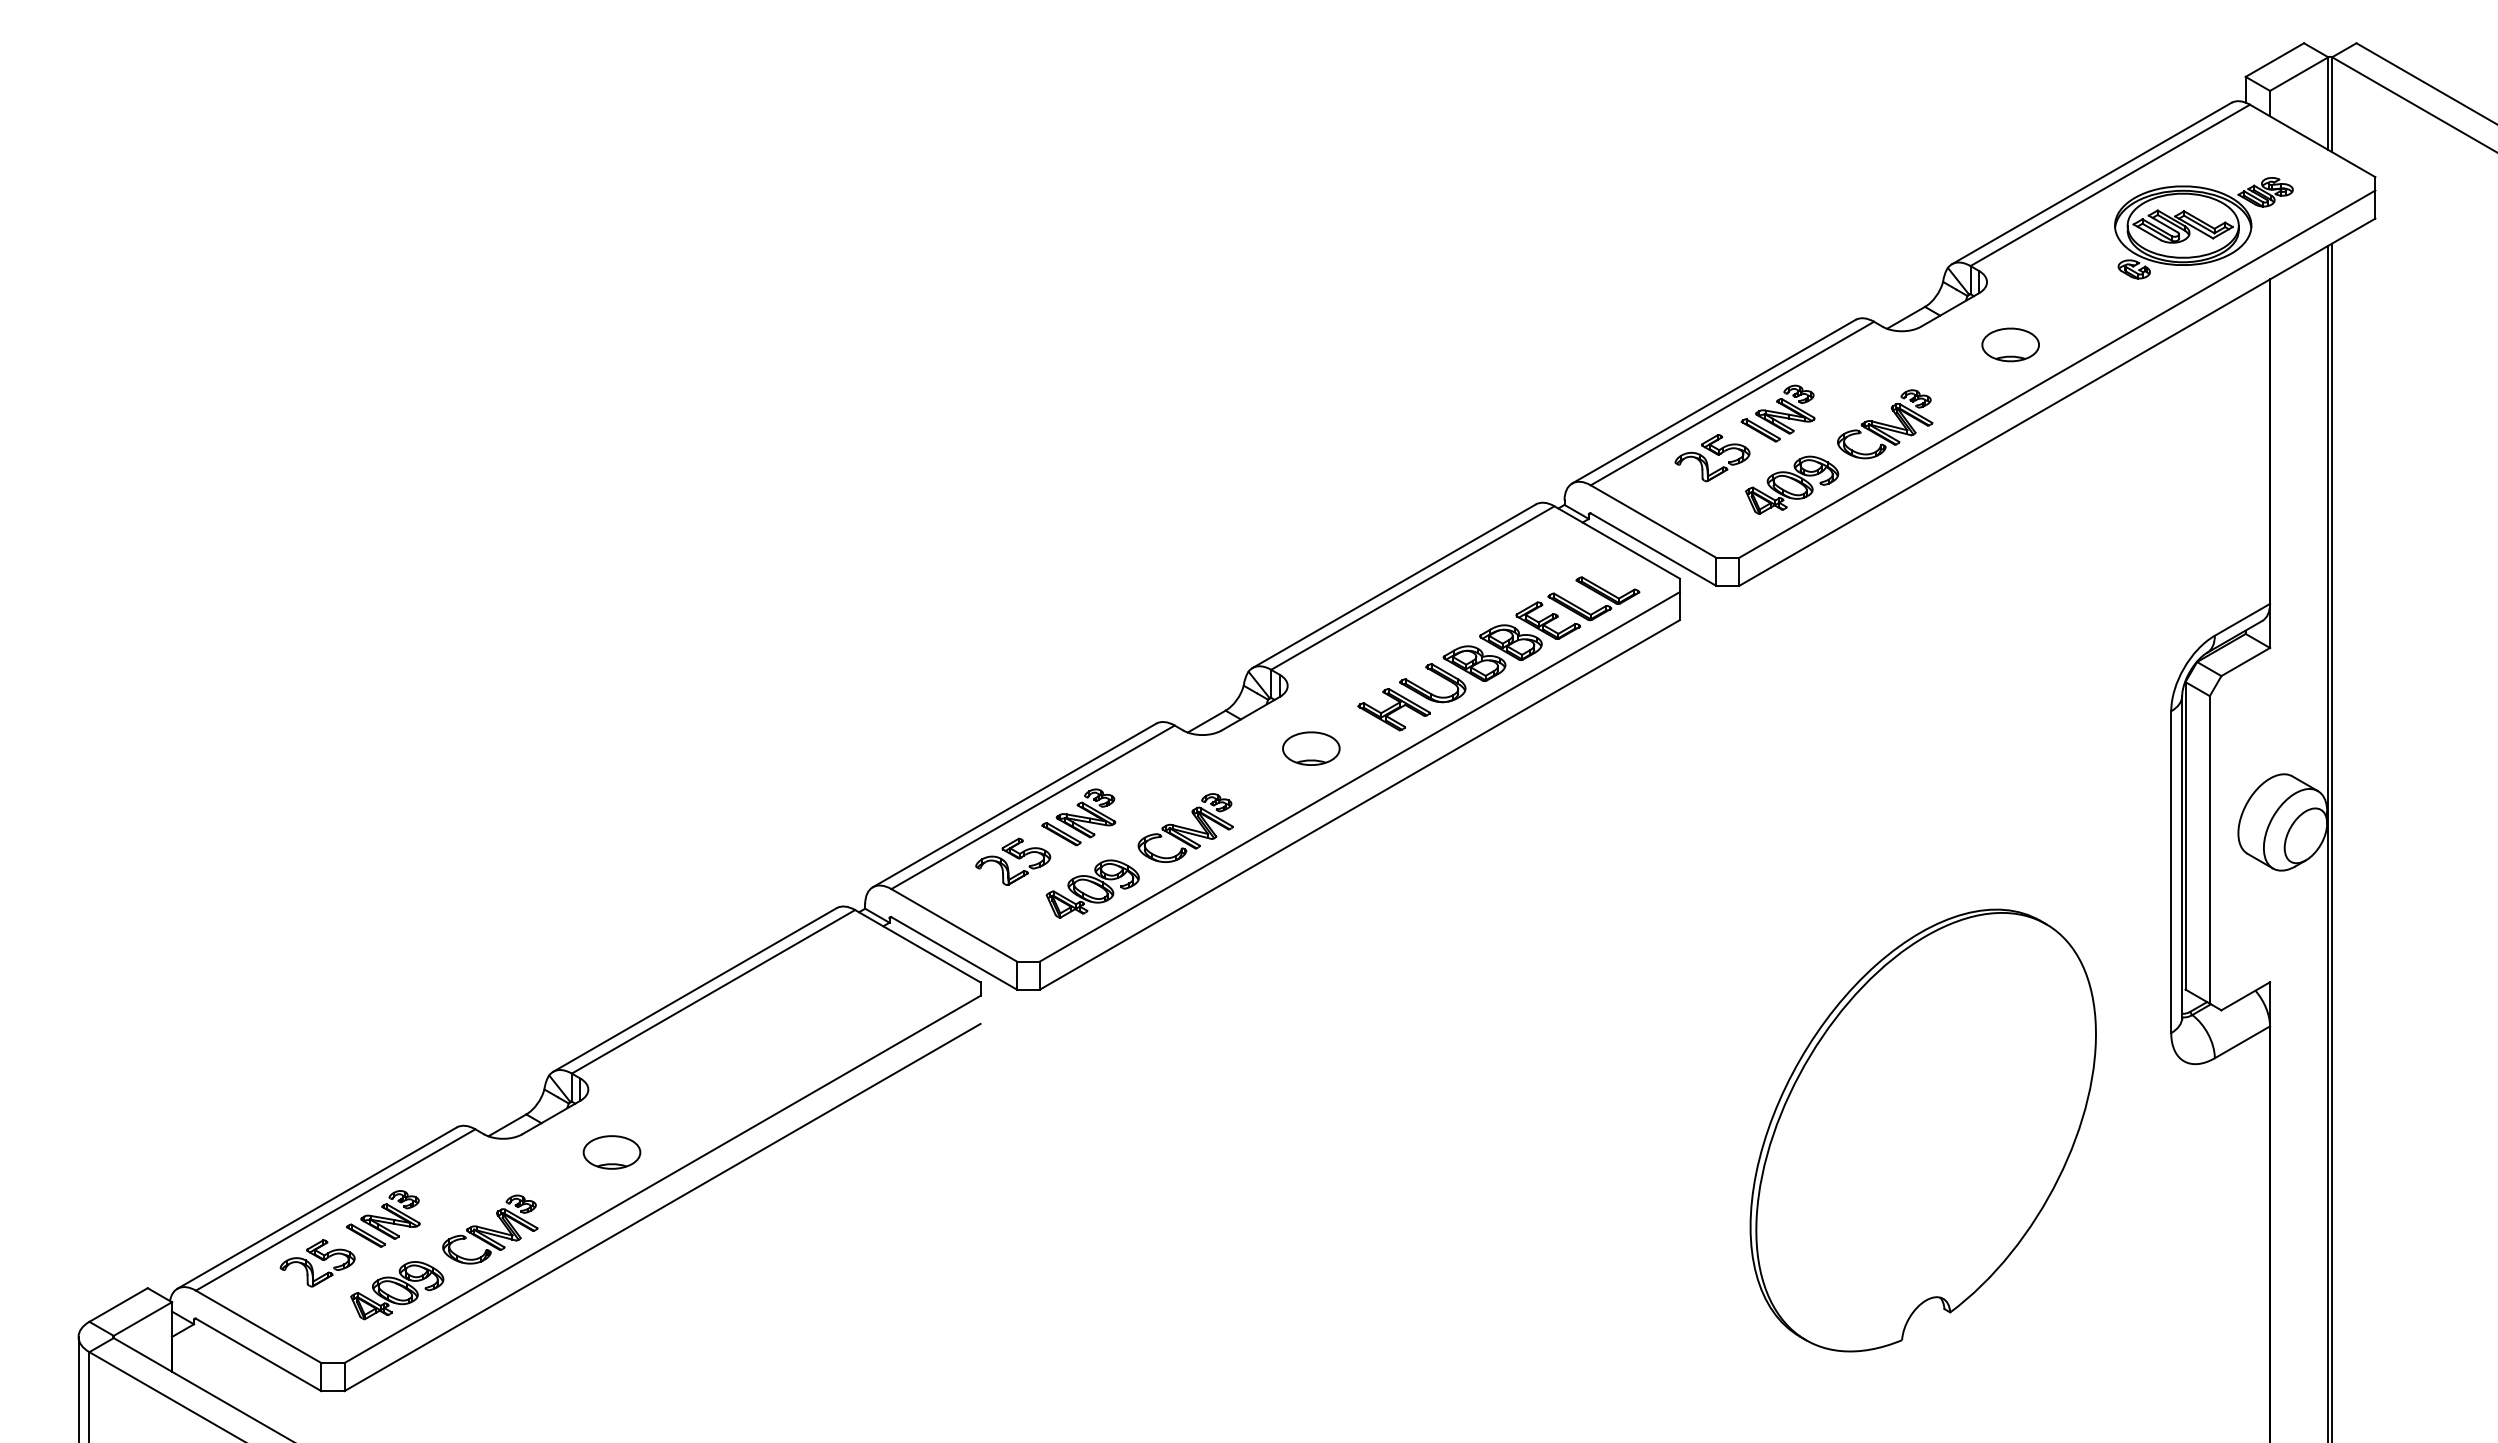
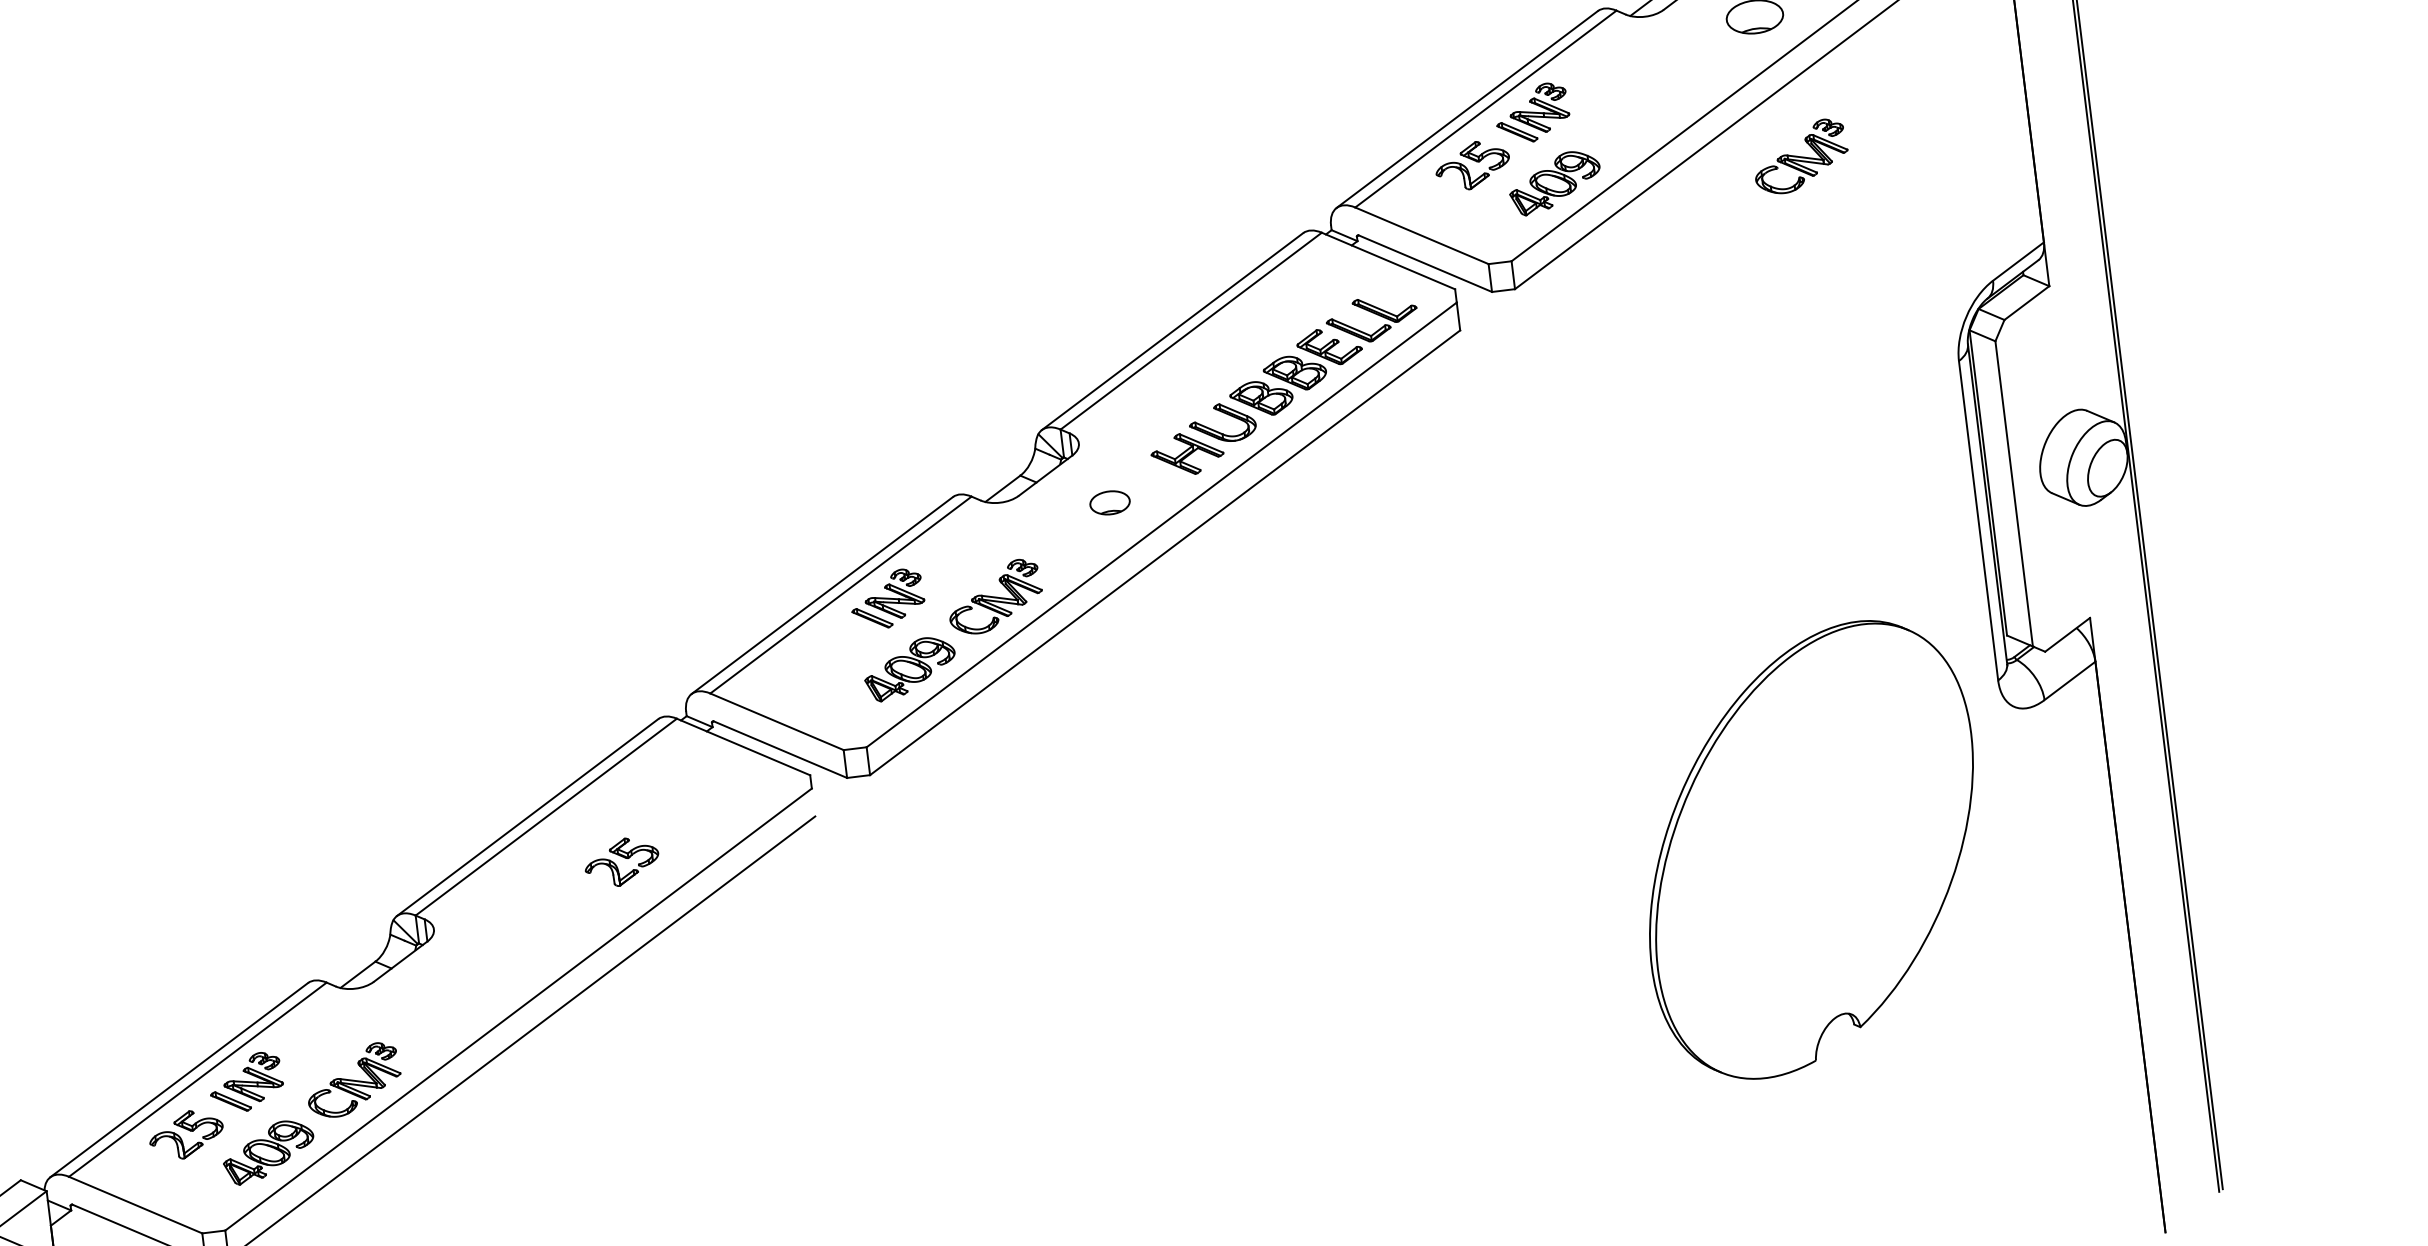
part: (1885, 424) -> (1801, 156), moved
part: (1311, 748) -> (1110, 502), size x0.7
part: (1013, 861) -> (622, 861), moved
part: (1922, 1130) -> (1810, 849), moved
part: (611, 1152) -> (464, 989), removed

